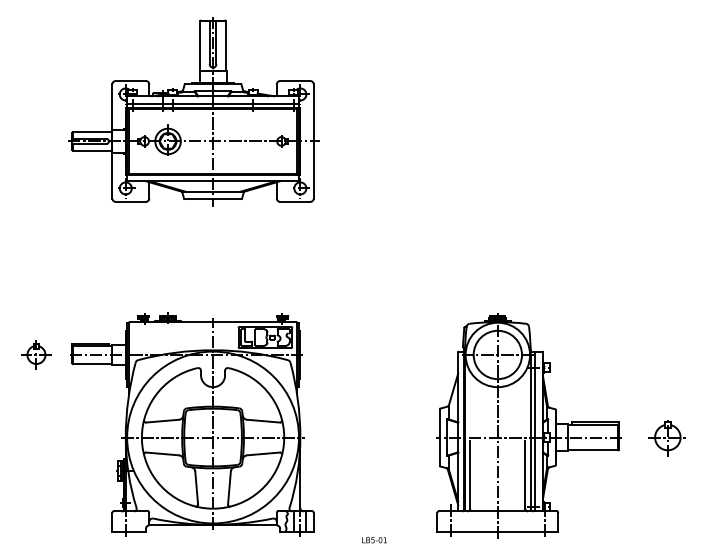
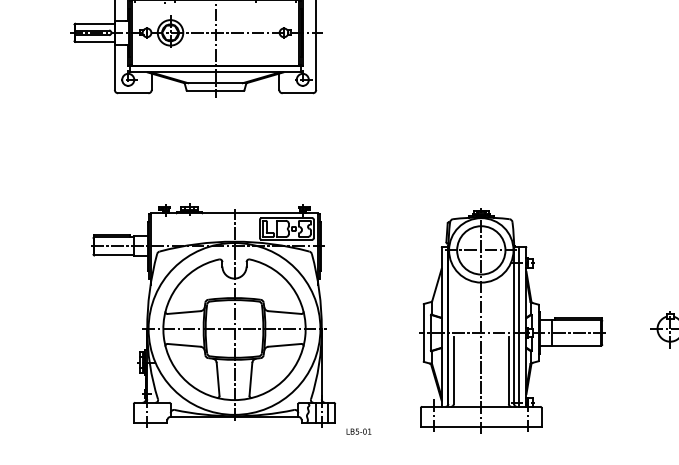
part: (36, 354) -> (38, 245), removed
part: (192, 424) -> (213, 315), moved
part: (528, 425) -> (511, 320), moved
text: (374, 540) -> (358, 431), moved

